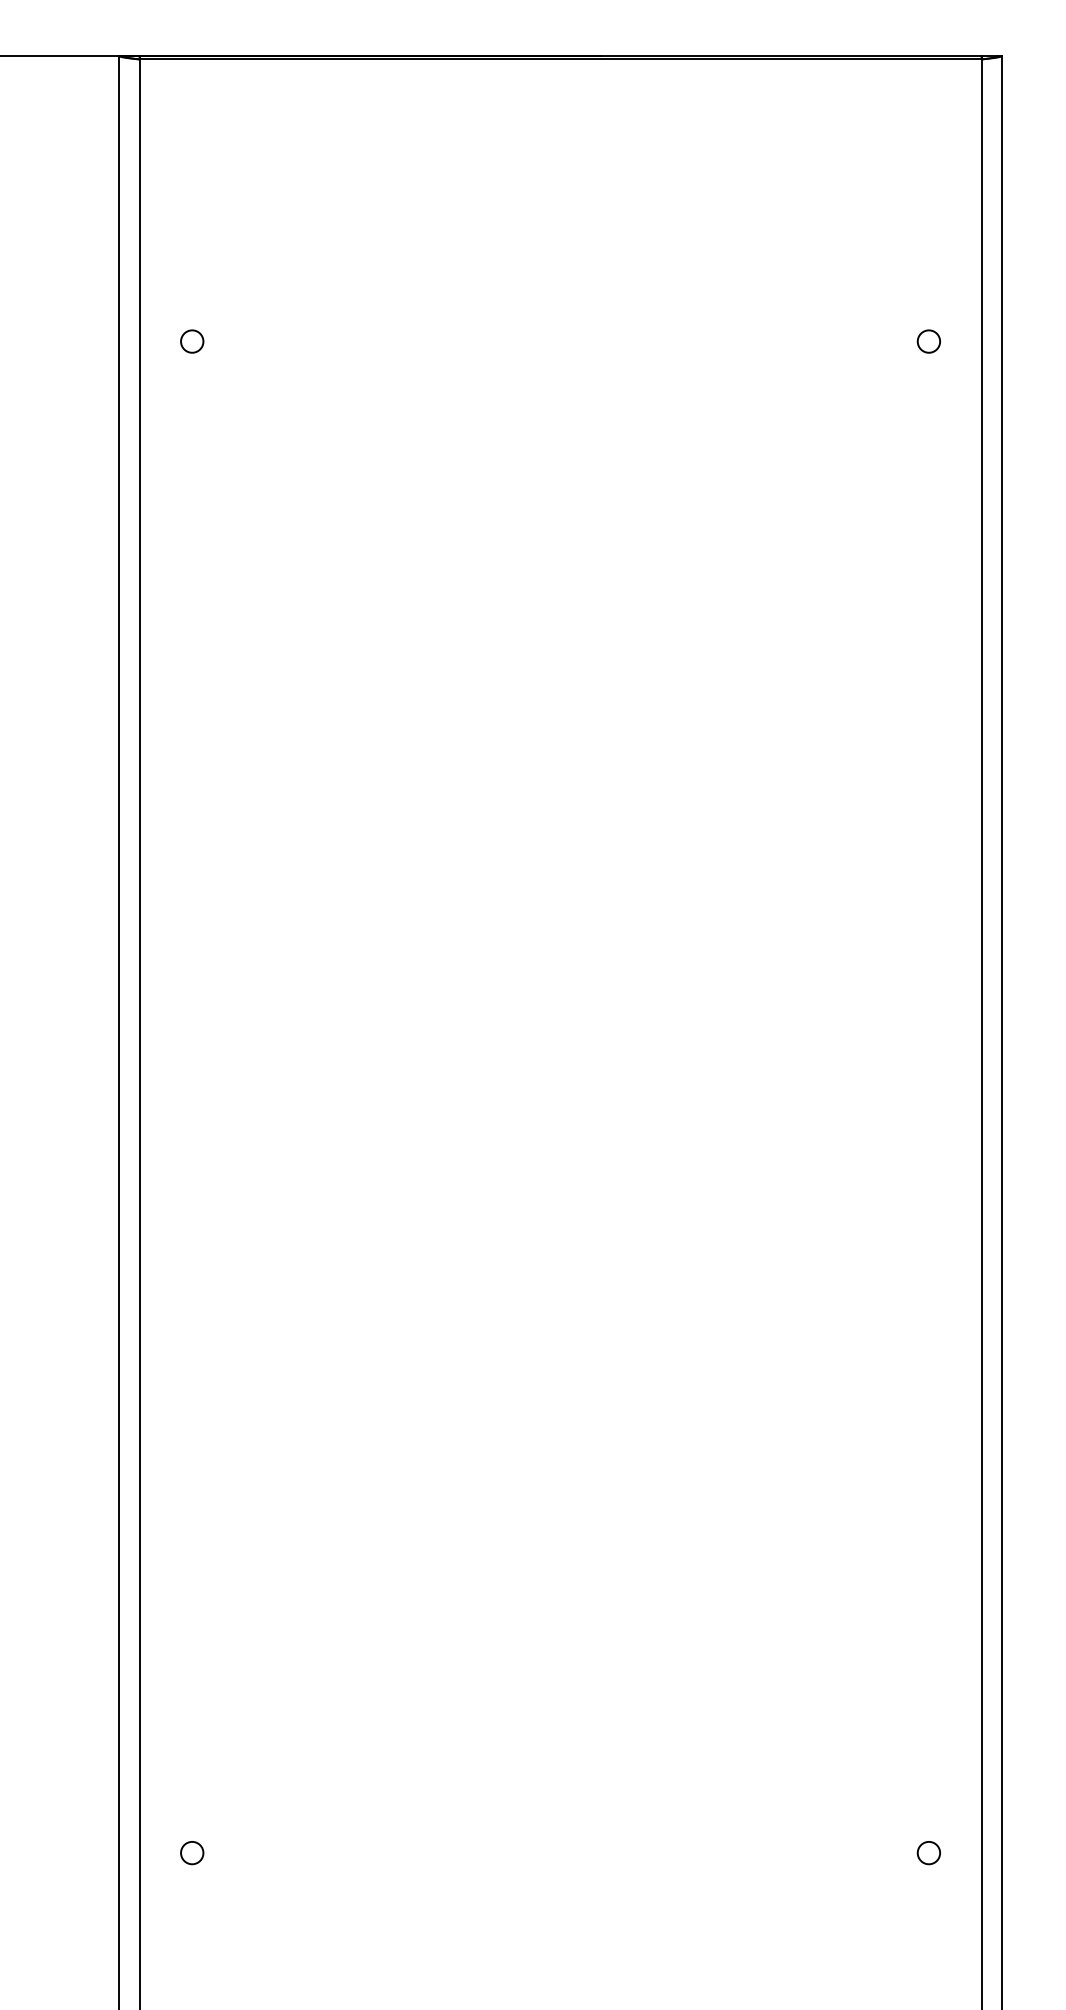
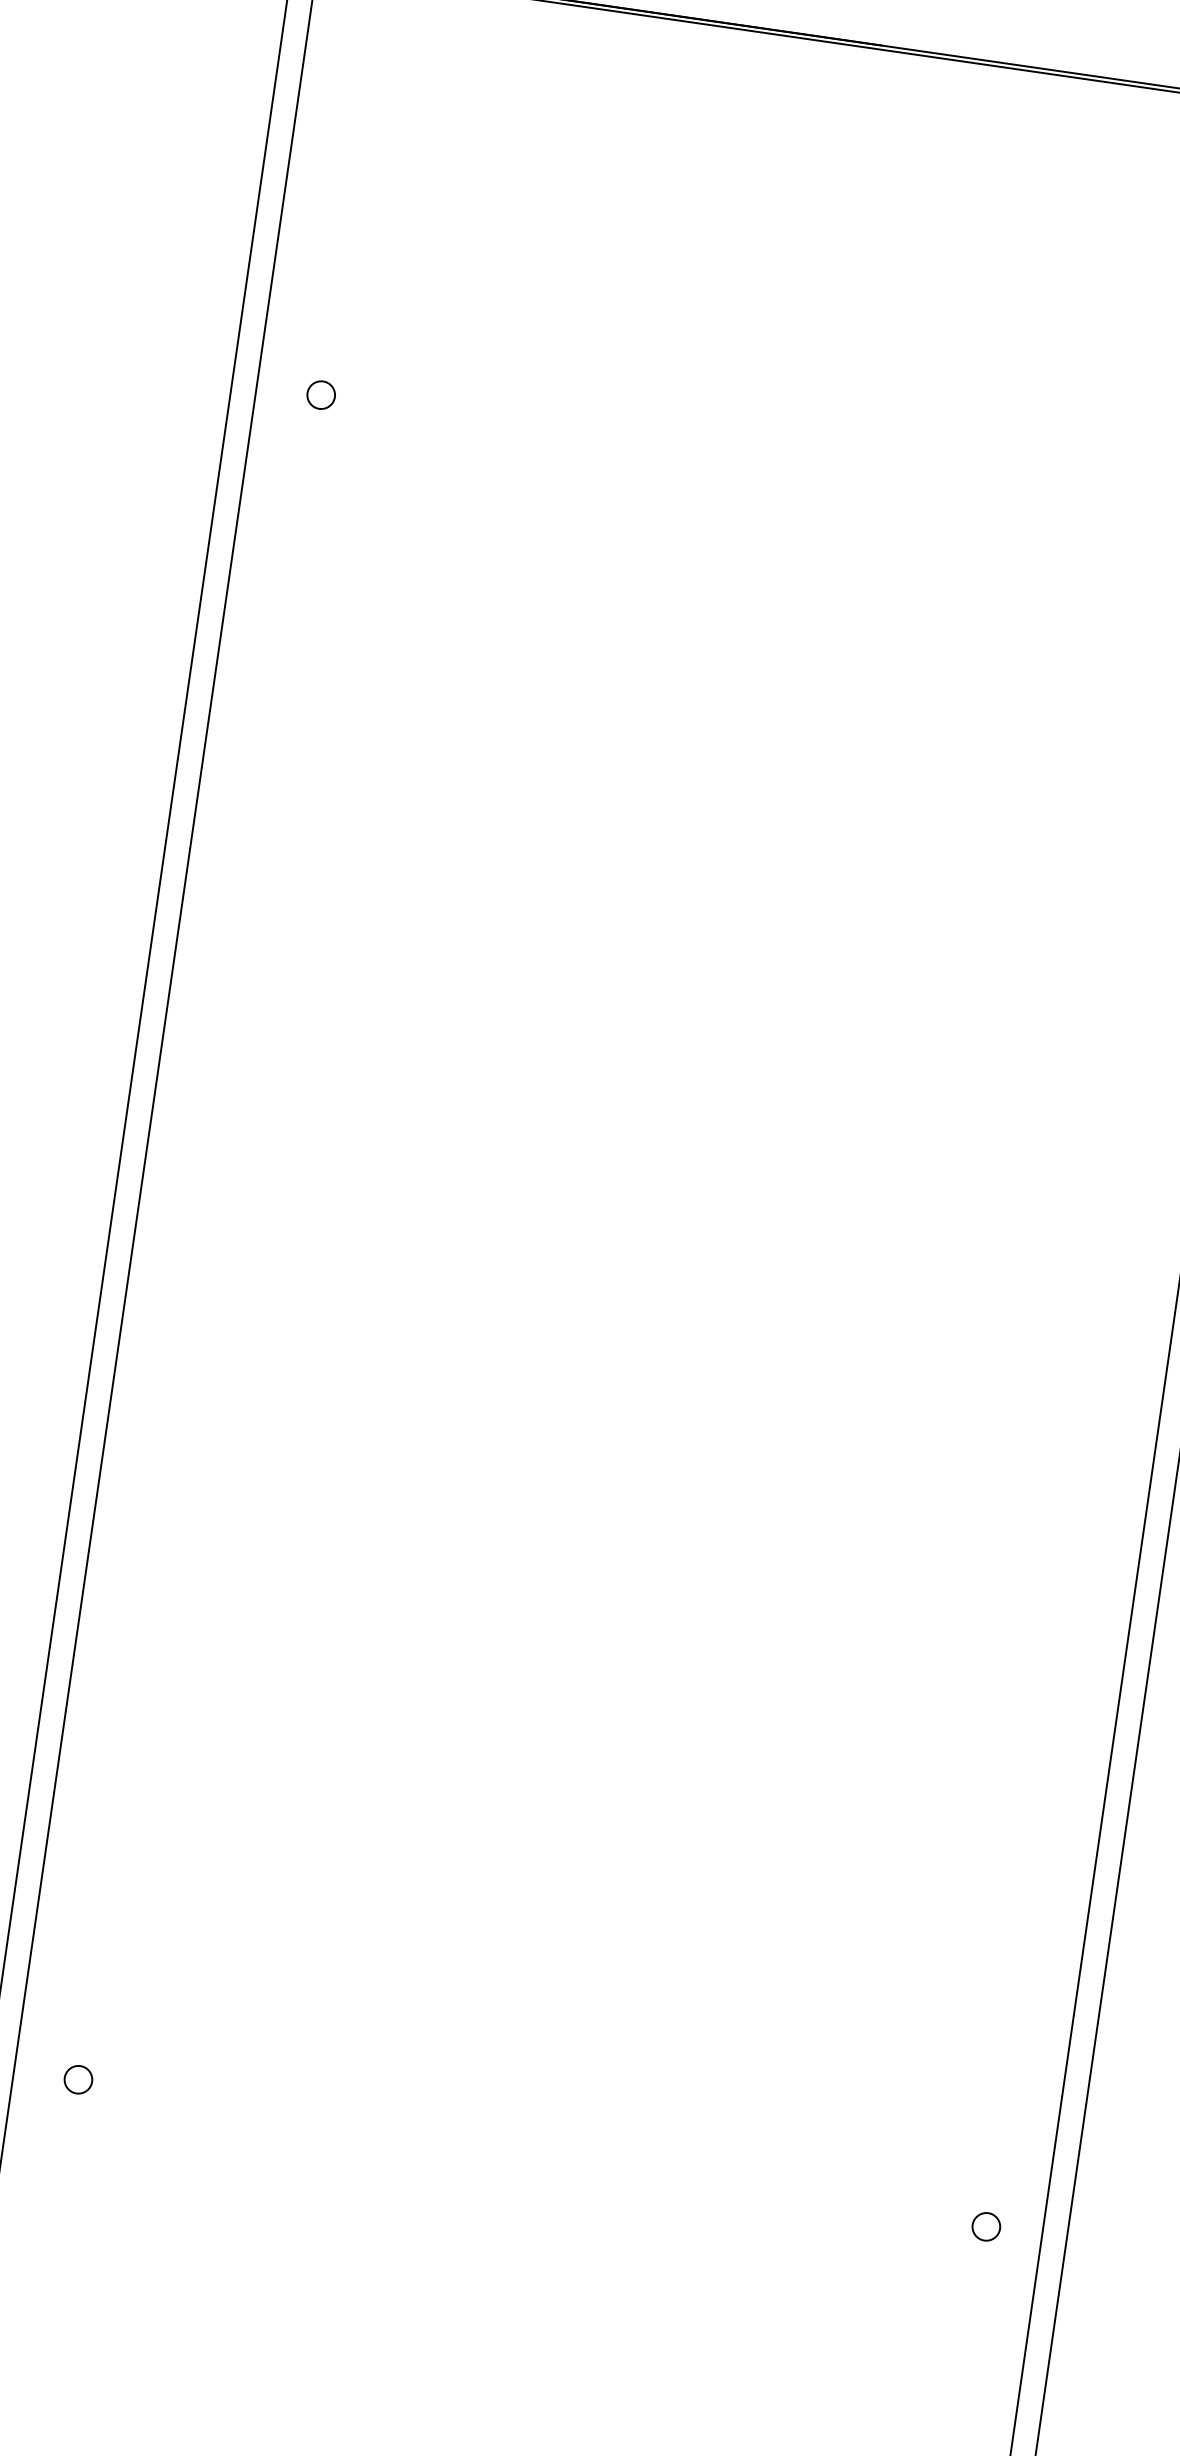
circle: (192, 341) -> (321, 395), moved
circle: (192, 1853) -> (78, 2080), moved
circle: (928, 1853) -> (985, 2227), moved

